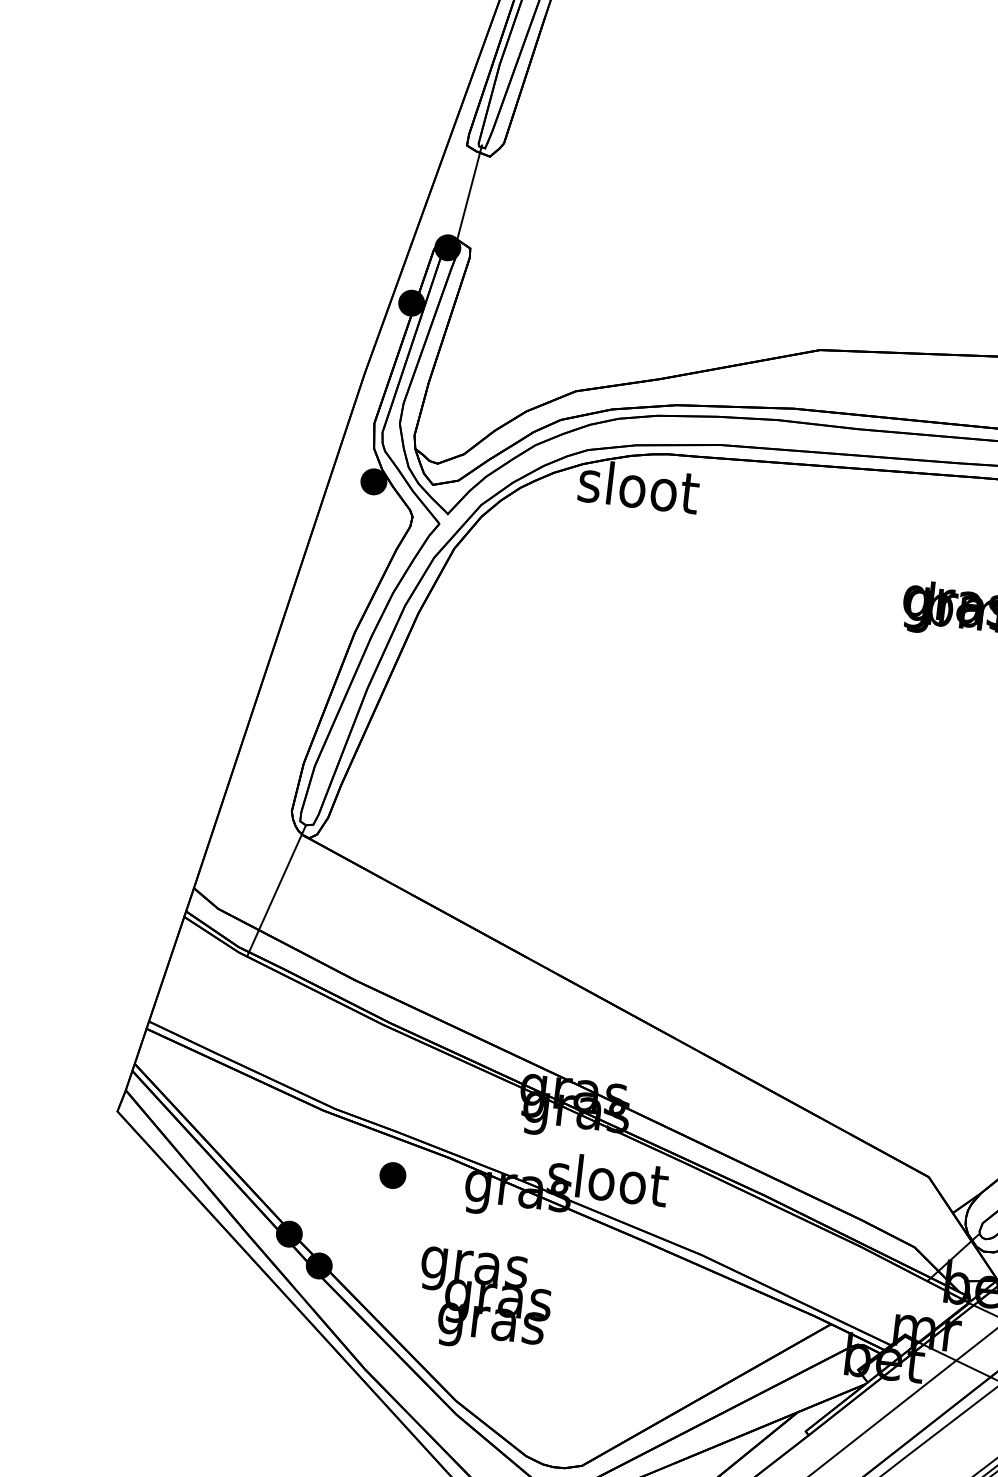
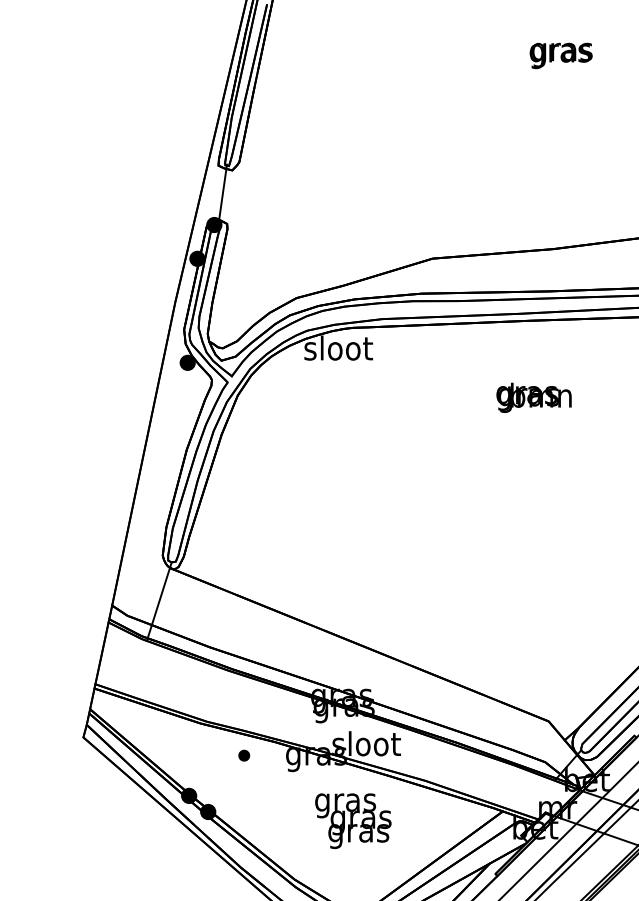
part: (393, 1175) -> (244, 755), size x0.7
text: (484, 1300) -> (353, 820), moved

